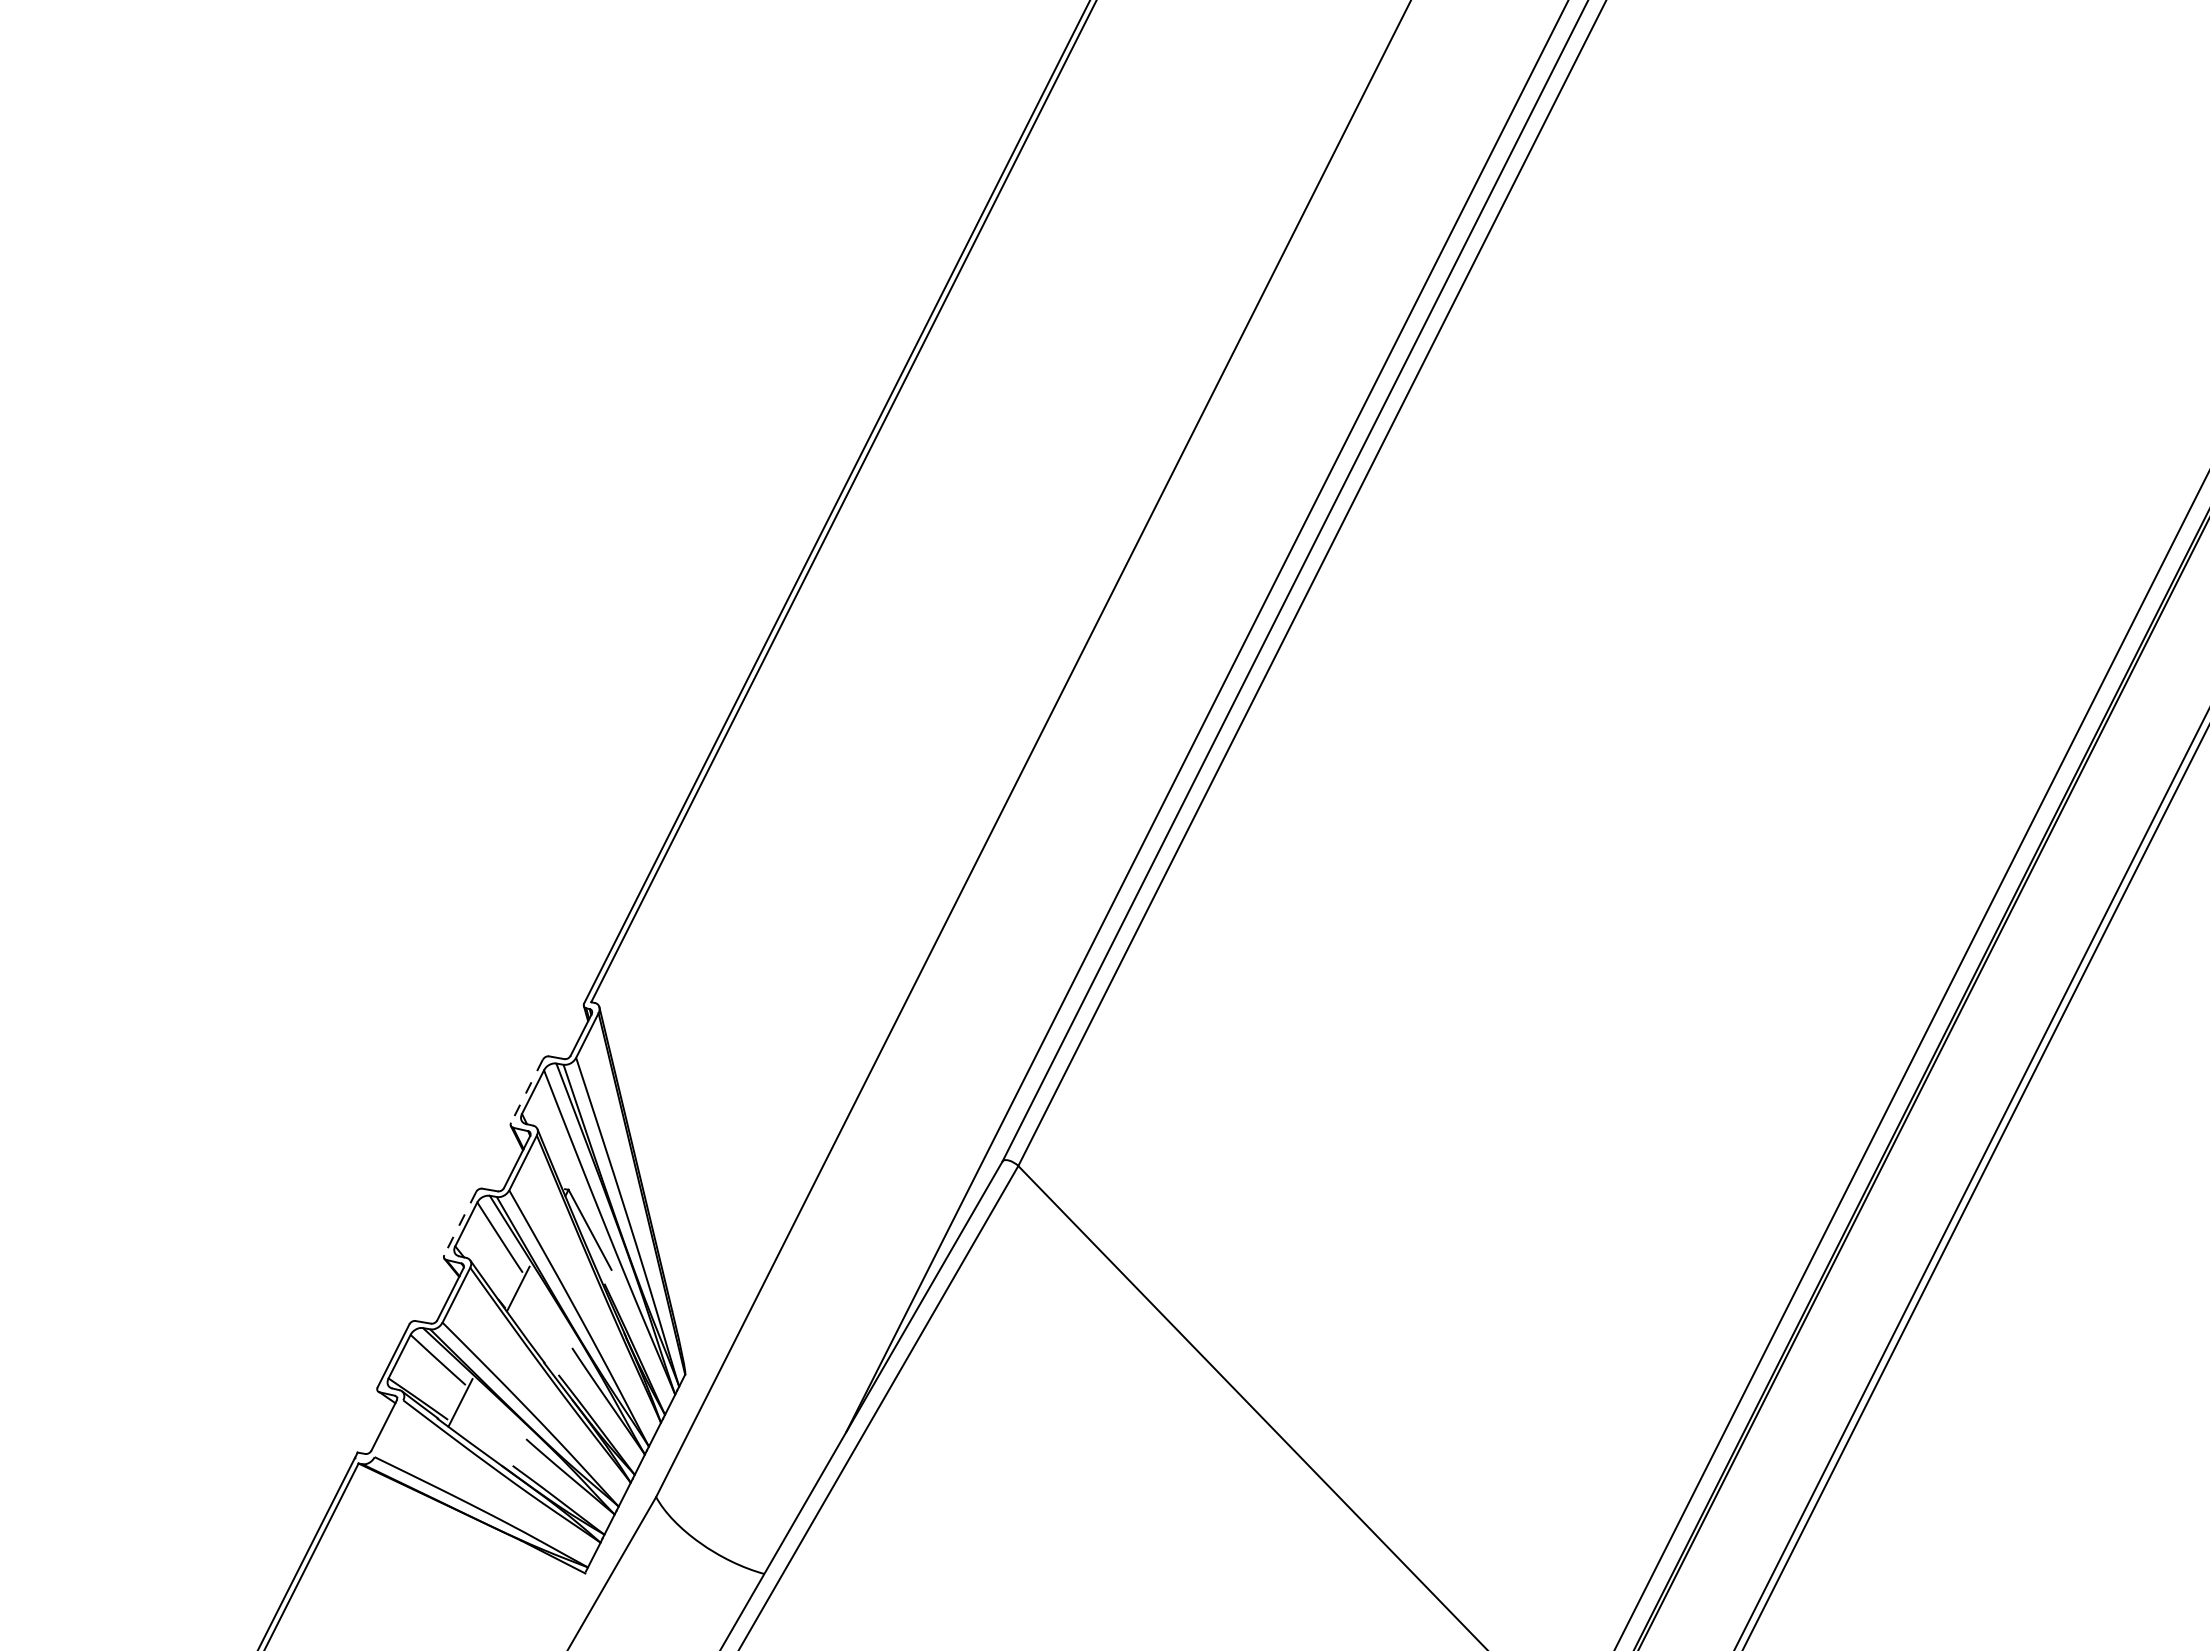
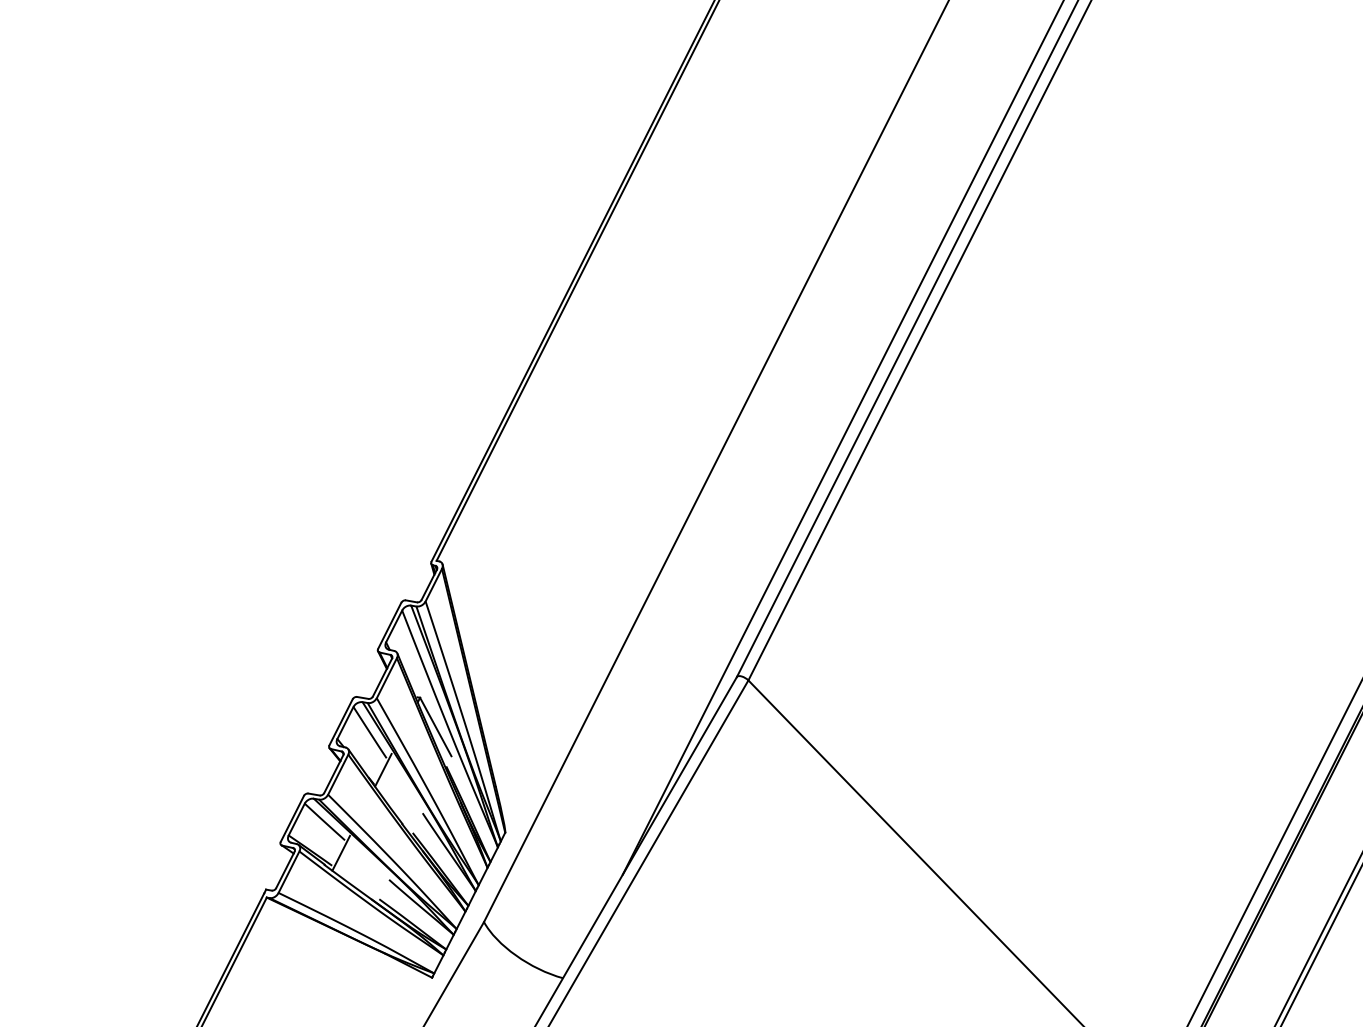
line: (526, 1091) -> (389, 626), dashed -> solid
line: (460, 1223) -> (341, 722), dashed -> solid
line: (388, 1428) -> (288, 872), added

